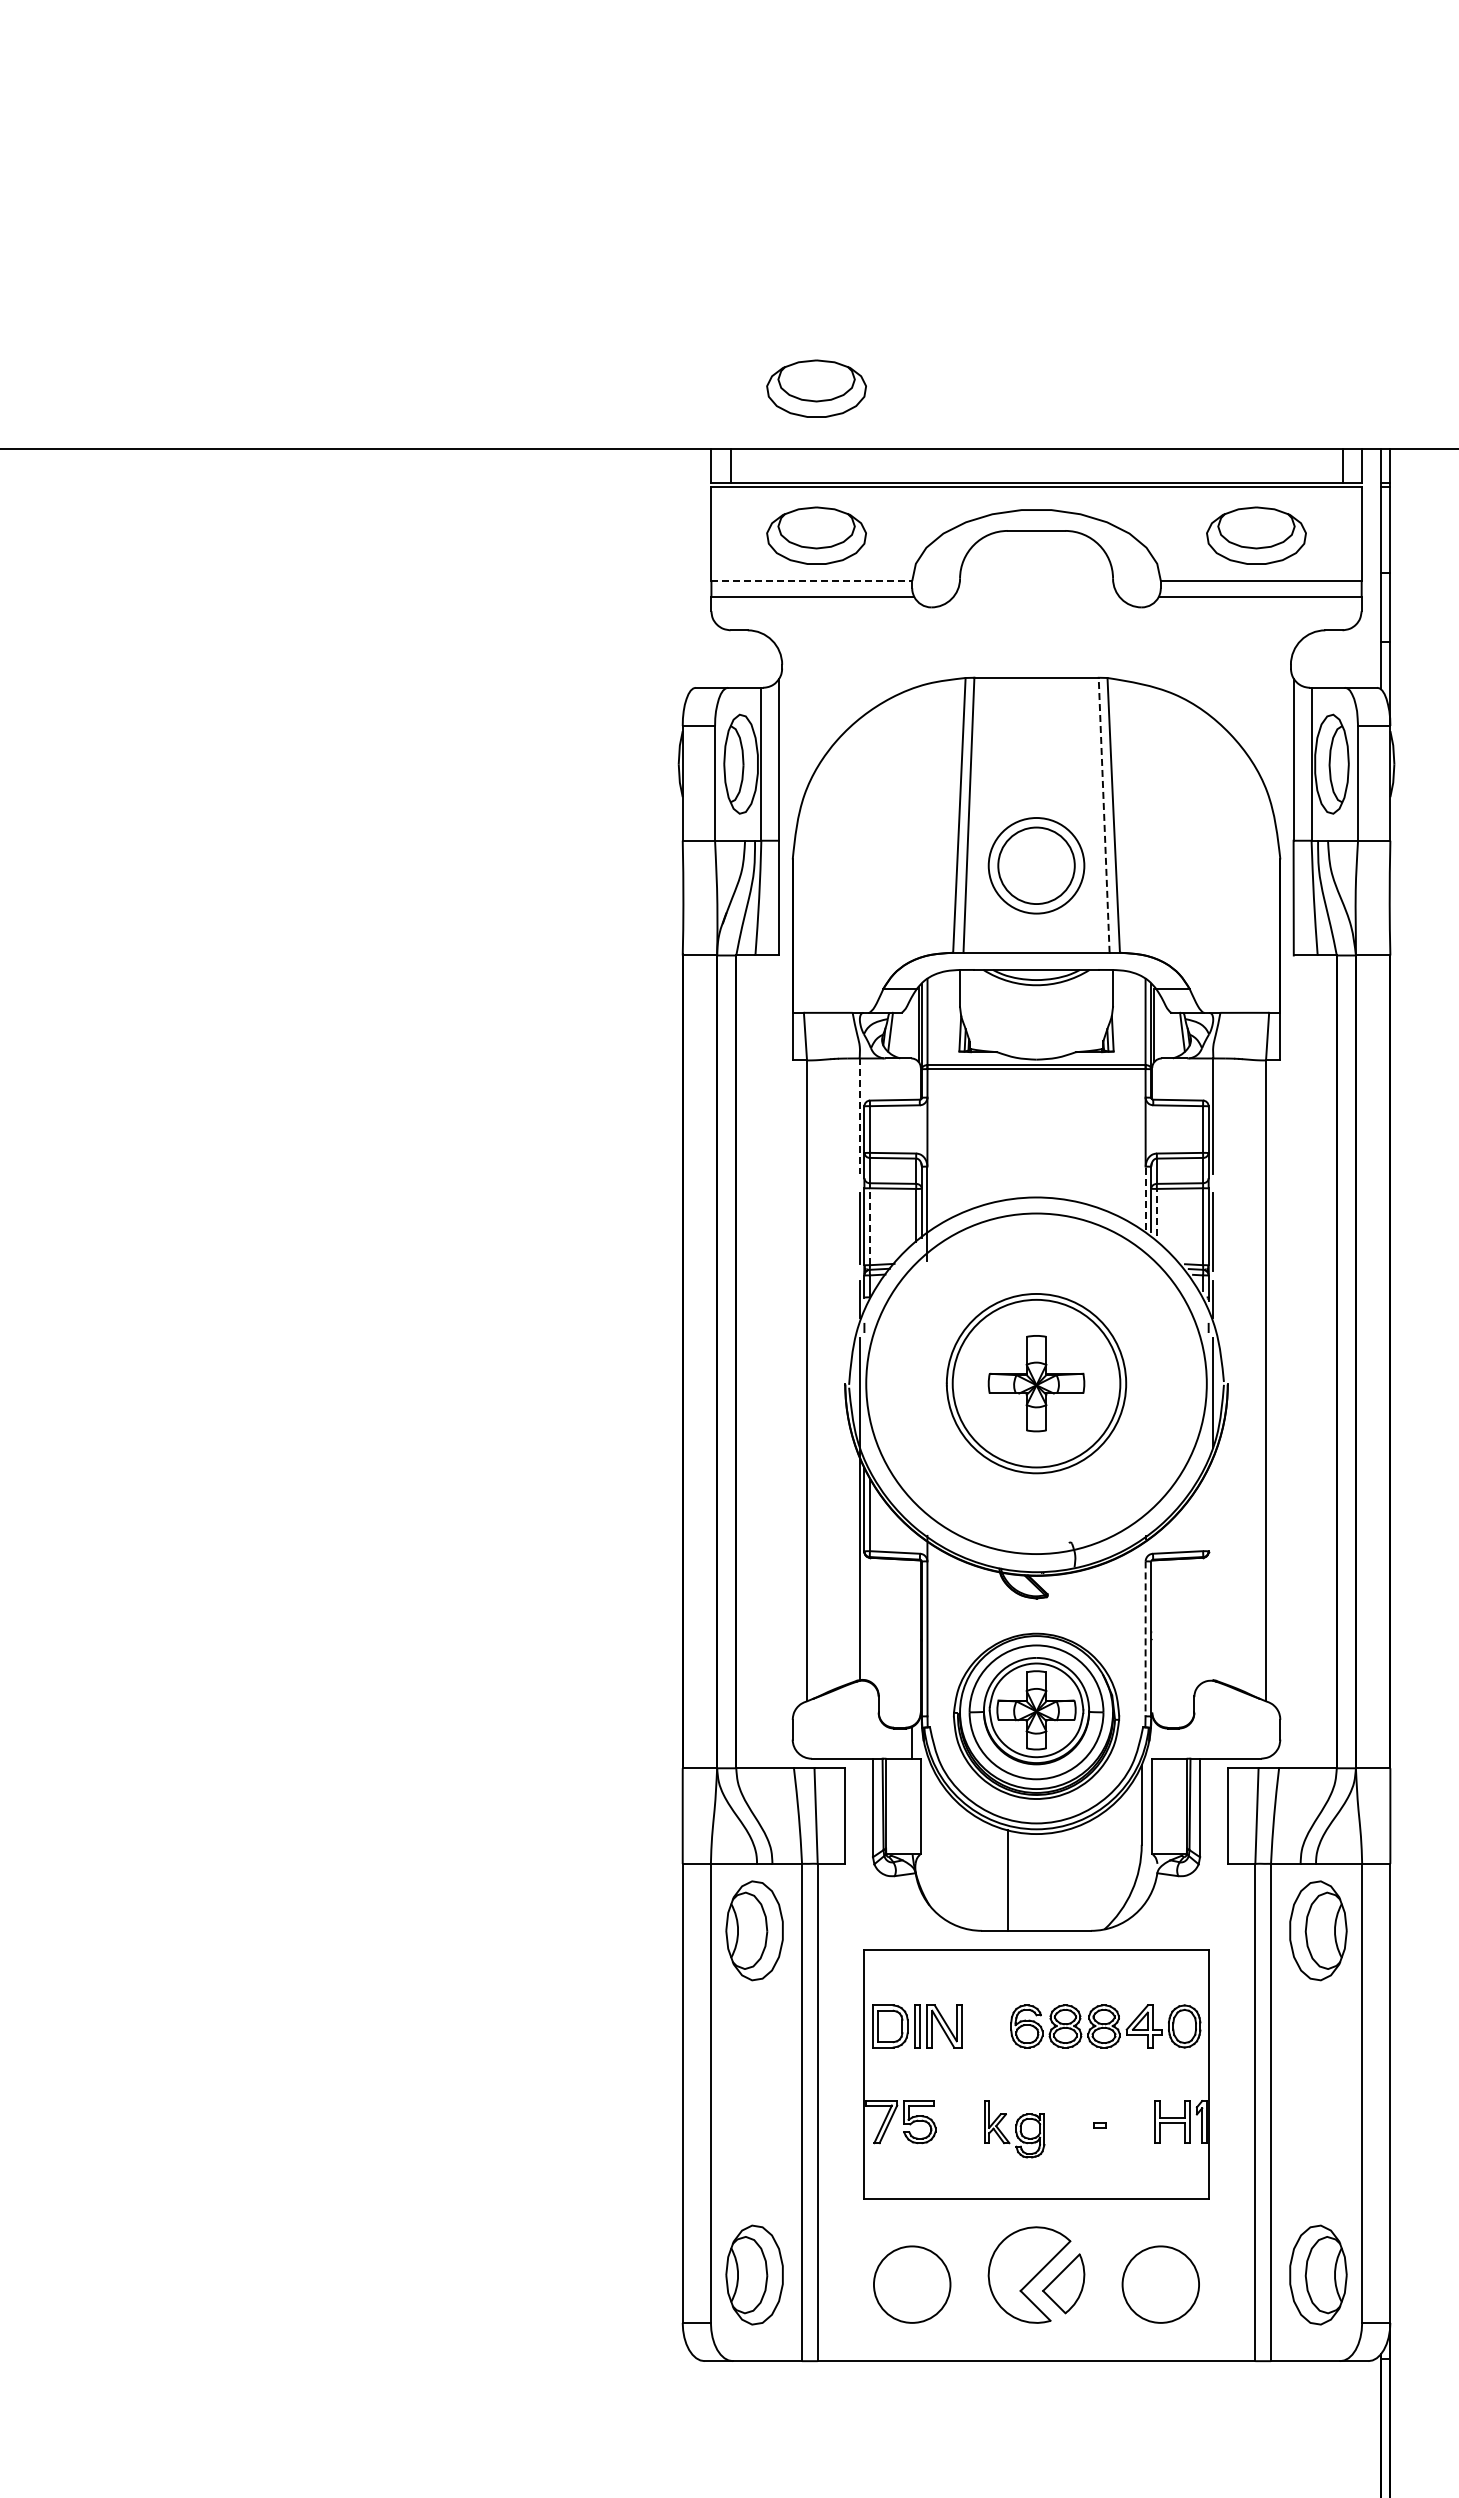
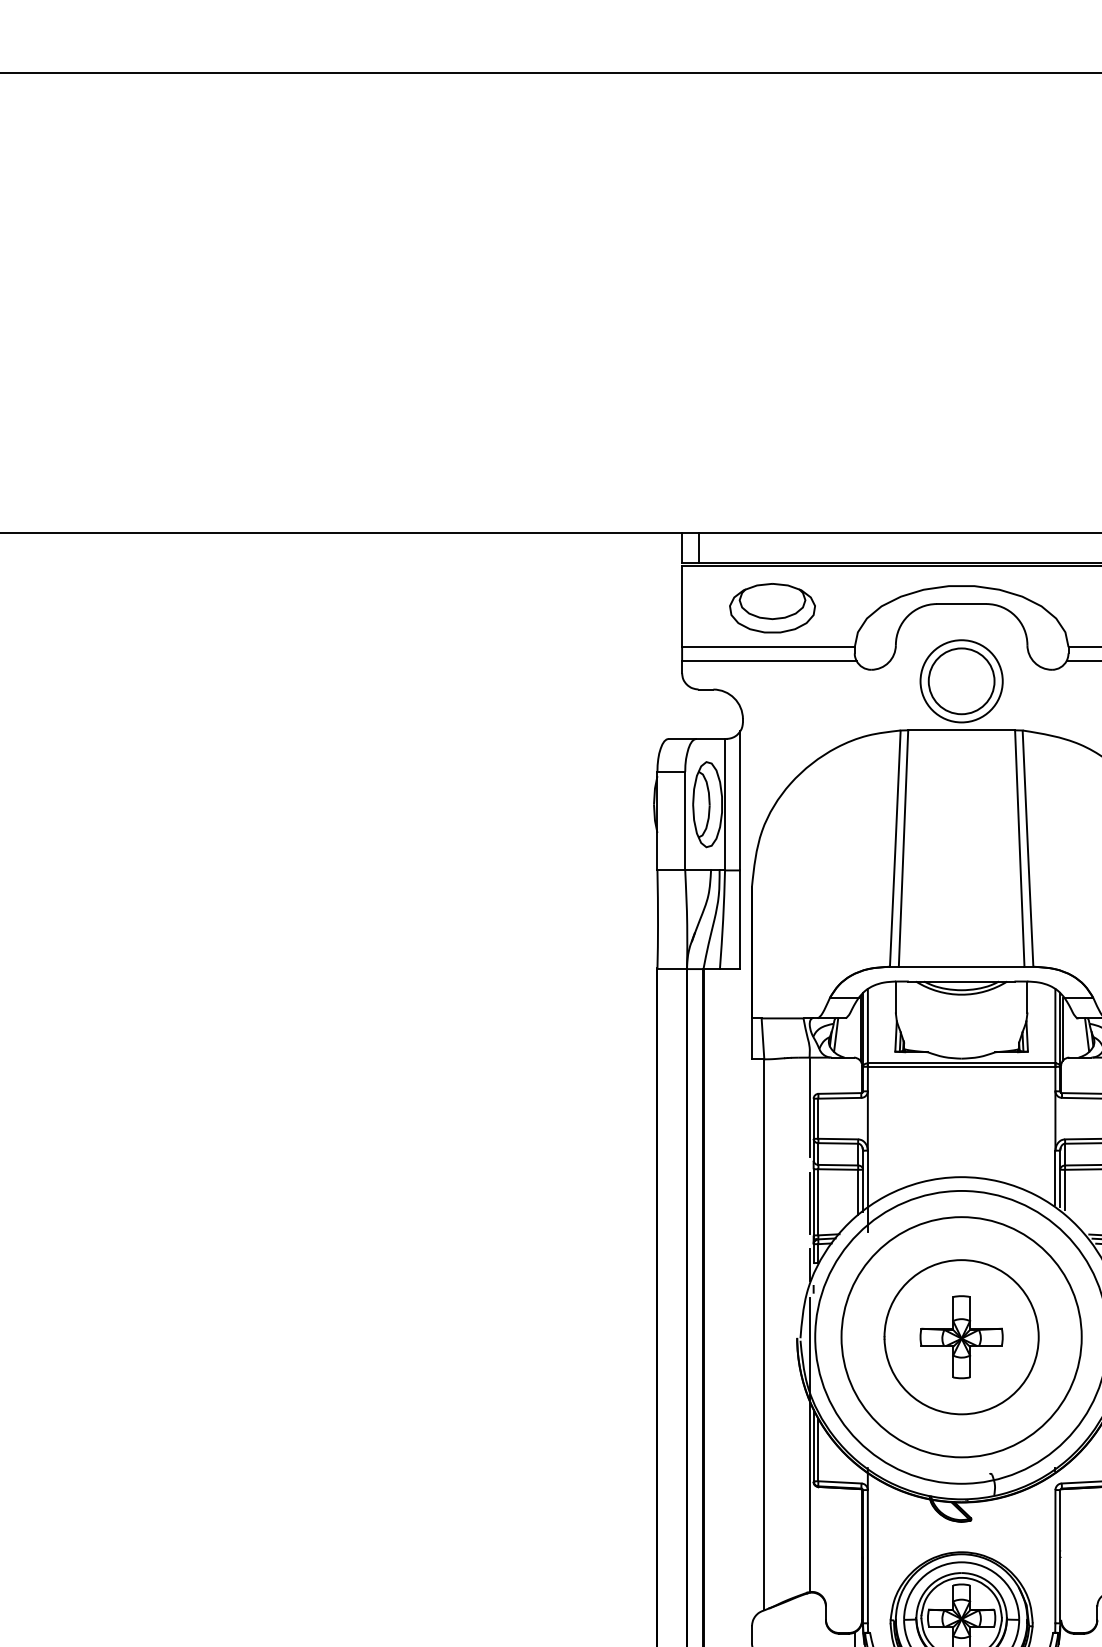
part: (816, 388) -> (772, 481), removed
line: (812, 581) -> (769, 647), dashed -> solid
line: (1104, 815) -> (1020, 848), dashed -> solid
part: (1036, 865) -> (961, 681), moved
line: (859, 1116) -> (809, 1107), dashed -> solid
line: (1145, 1197) -> (1055, 1177), dashed -> solid
line: (1156, 1212) -> (1064, 1190), dashed -> solid
line: (870, 1226) -> (818, 1202), dashed -> solid
circle: (1036, 1383) -> (961, 1337), size x1.67
line: (1145, 1639) -> (1055, 1557), dashed -> solid

